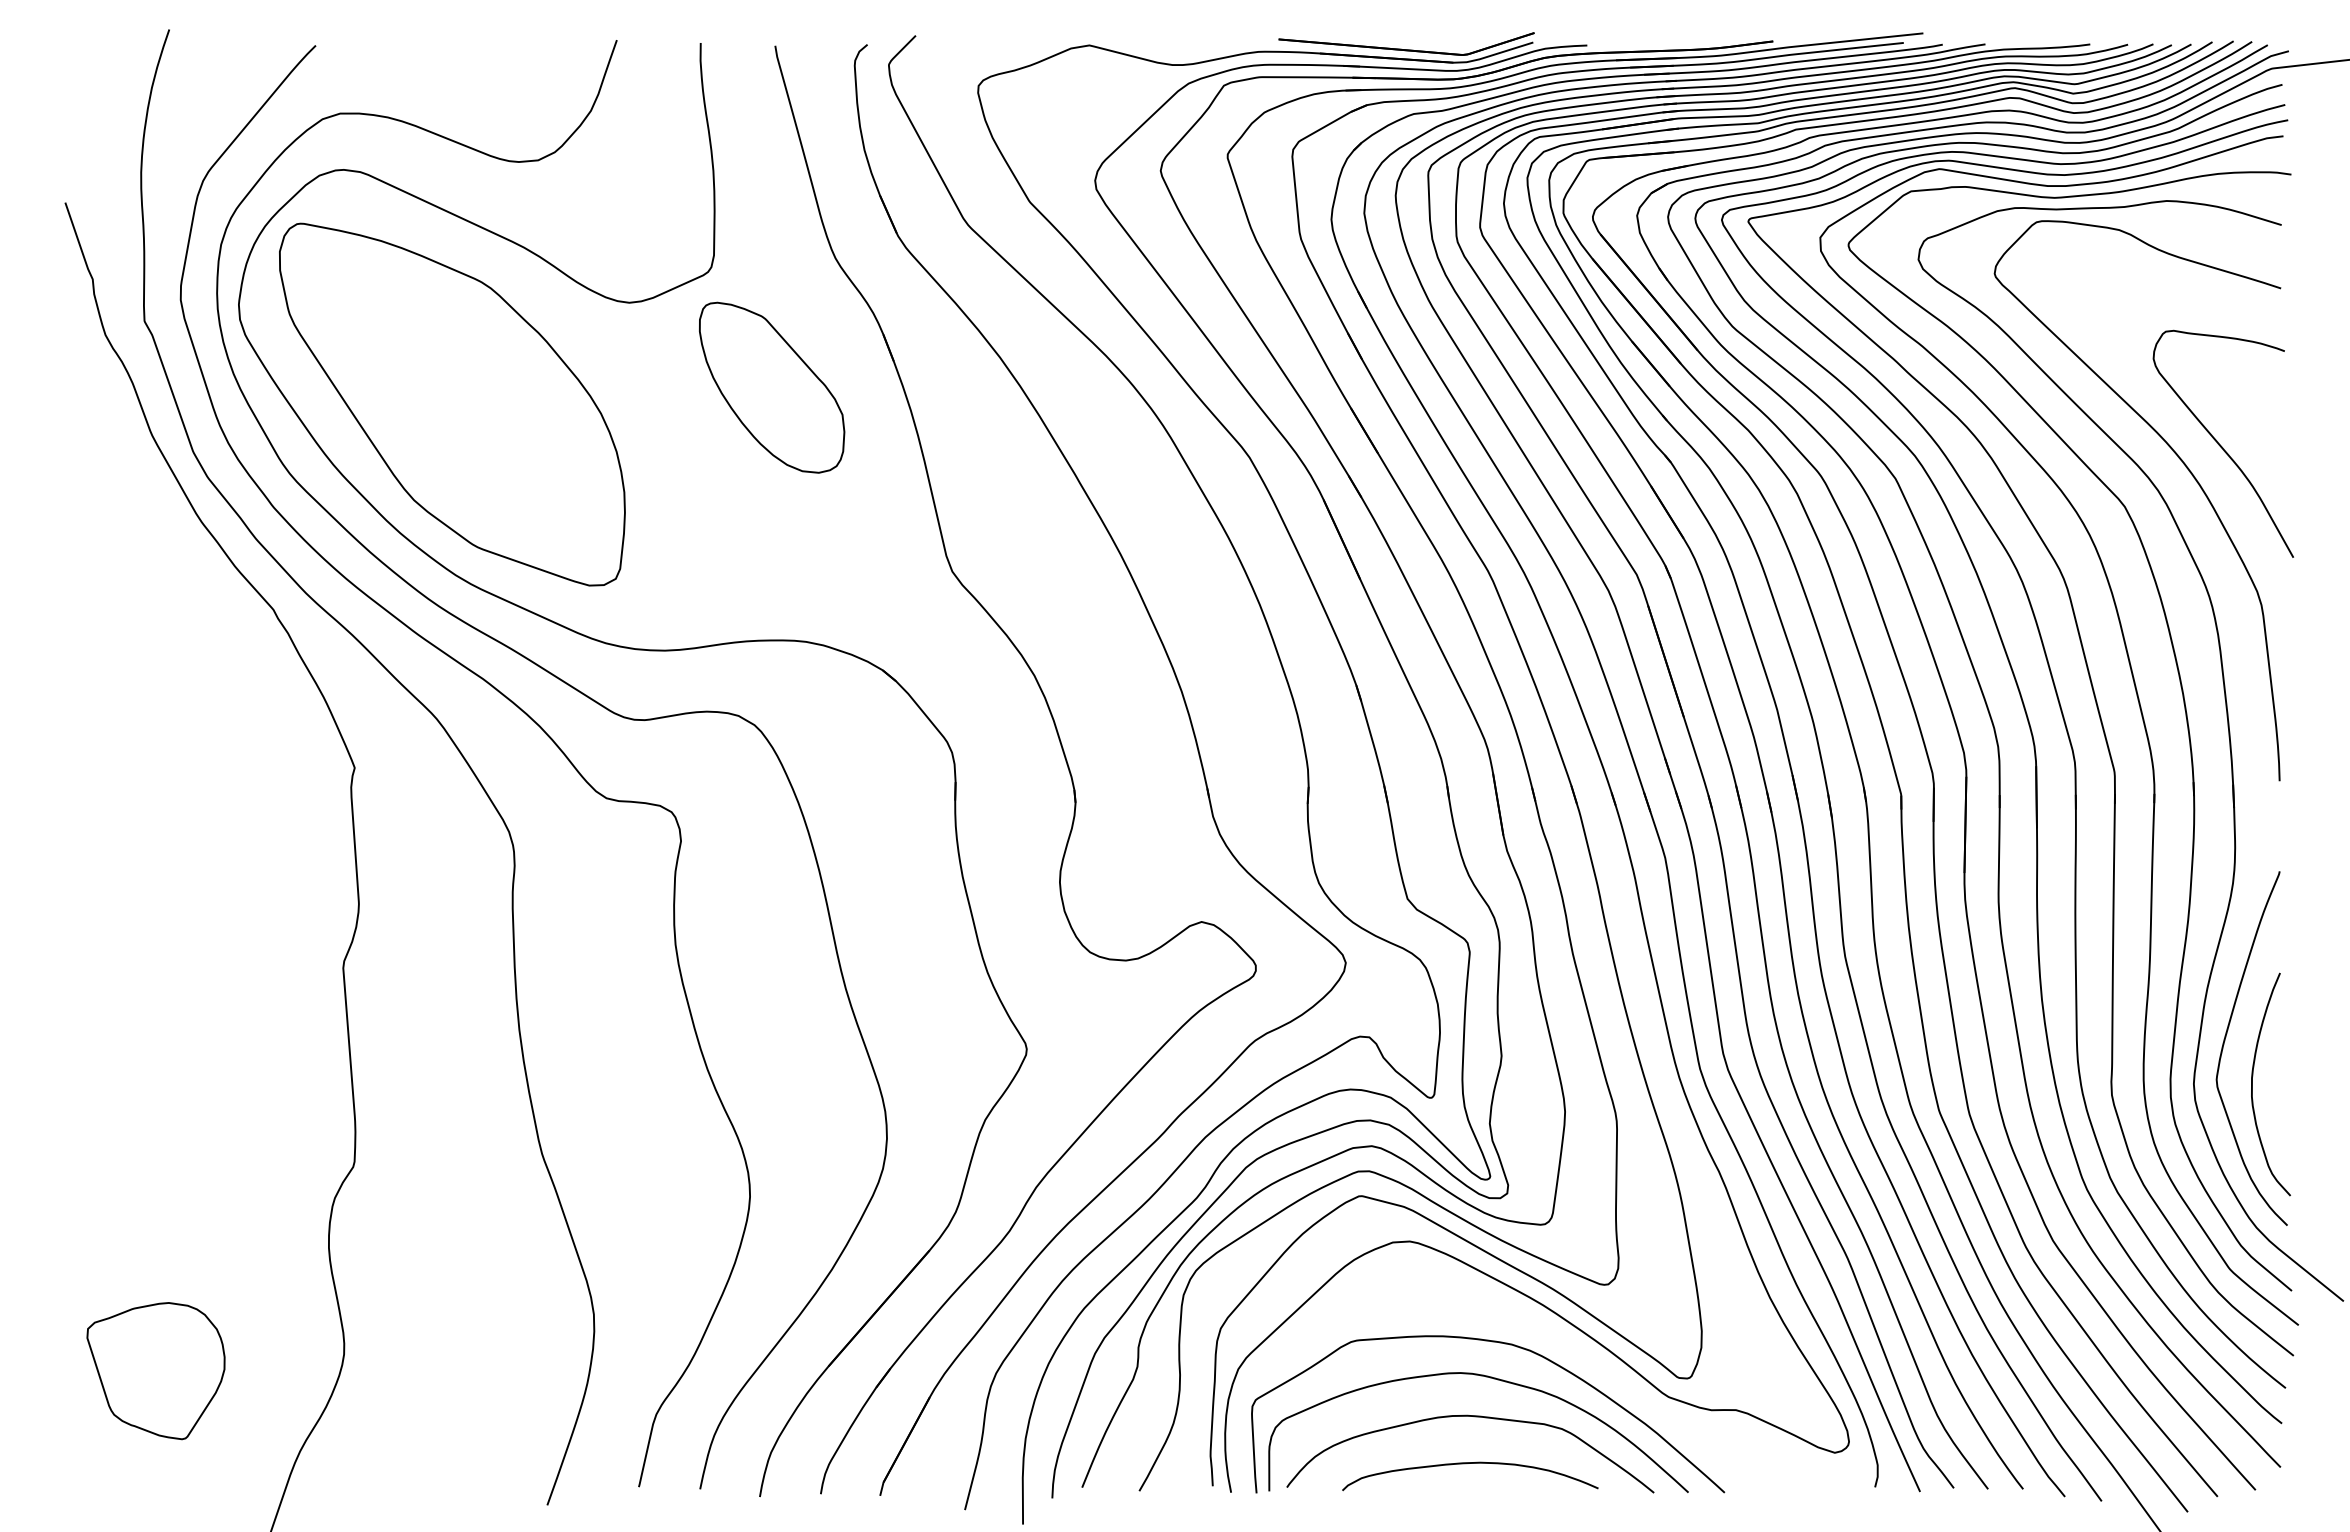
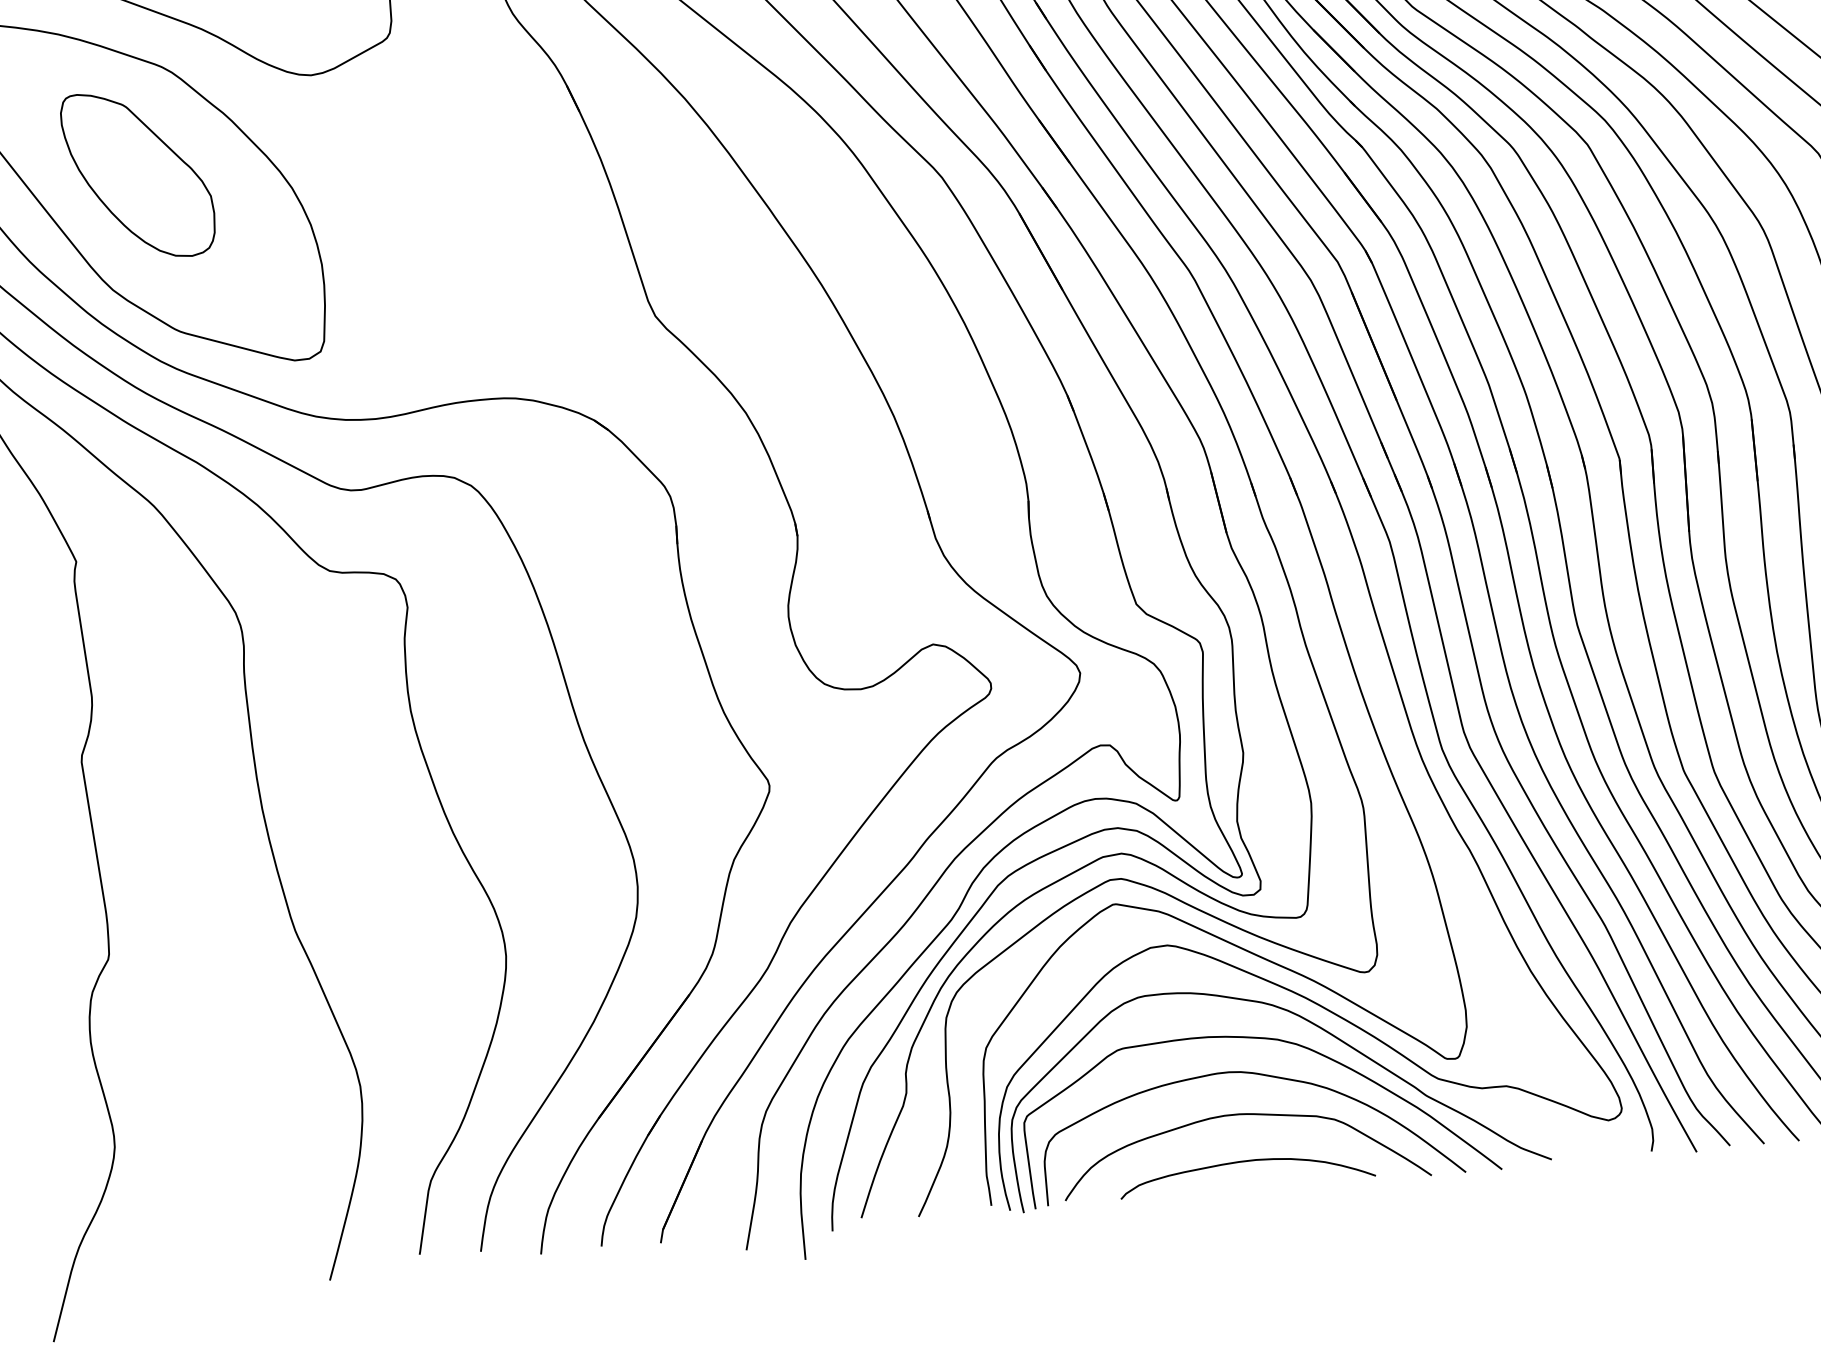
part: (772, 387) -> (138, 174), moved
curve: (1546, 1331) -> (1311, 1023), added

